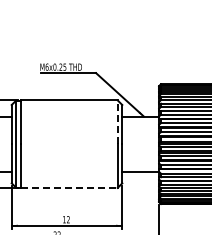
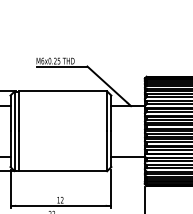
line: (117, 122) -> (106, 111), dashed -> solid
line: (69, 187) -> (63, 170), dashed -> solid

